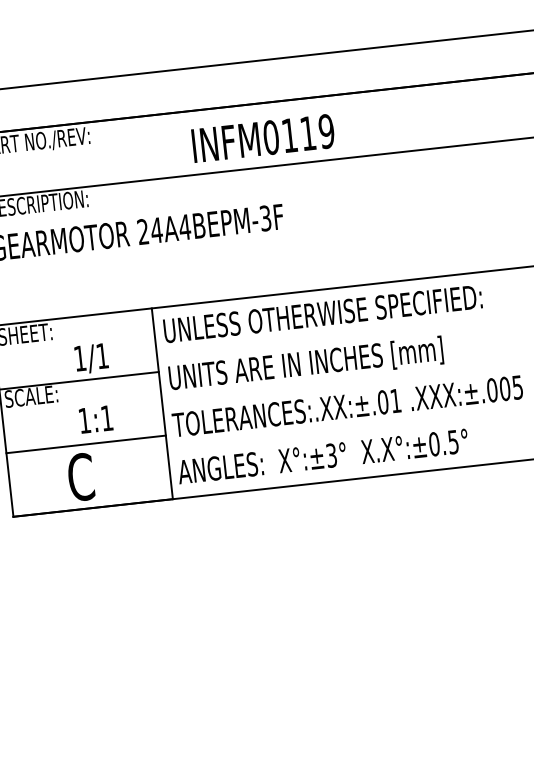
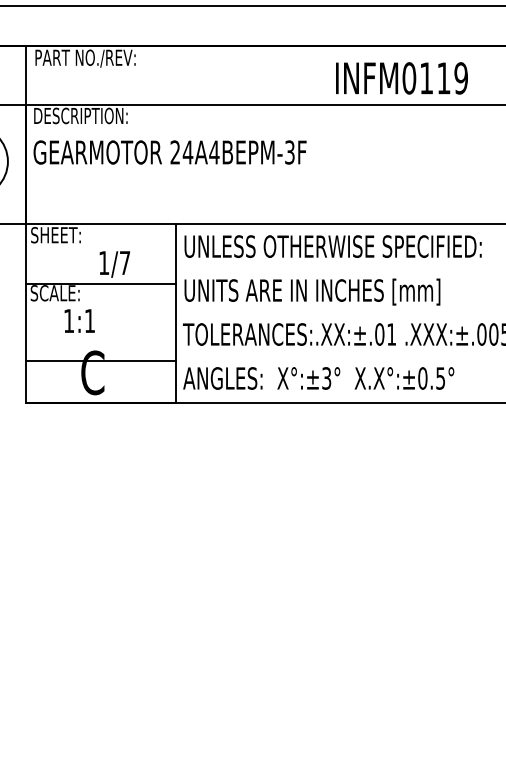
text: (262, 138) -> (401, 78), moved
text: (102, 355) -> (125, 262), 1/1 -> 1/7
text: (95, 418) -> (79, 320), moved
line: (85, 444) -> (100, 361), moved

